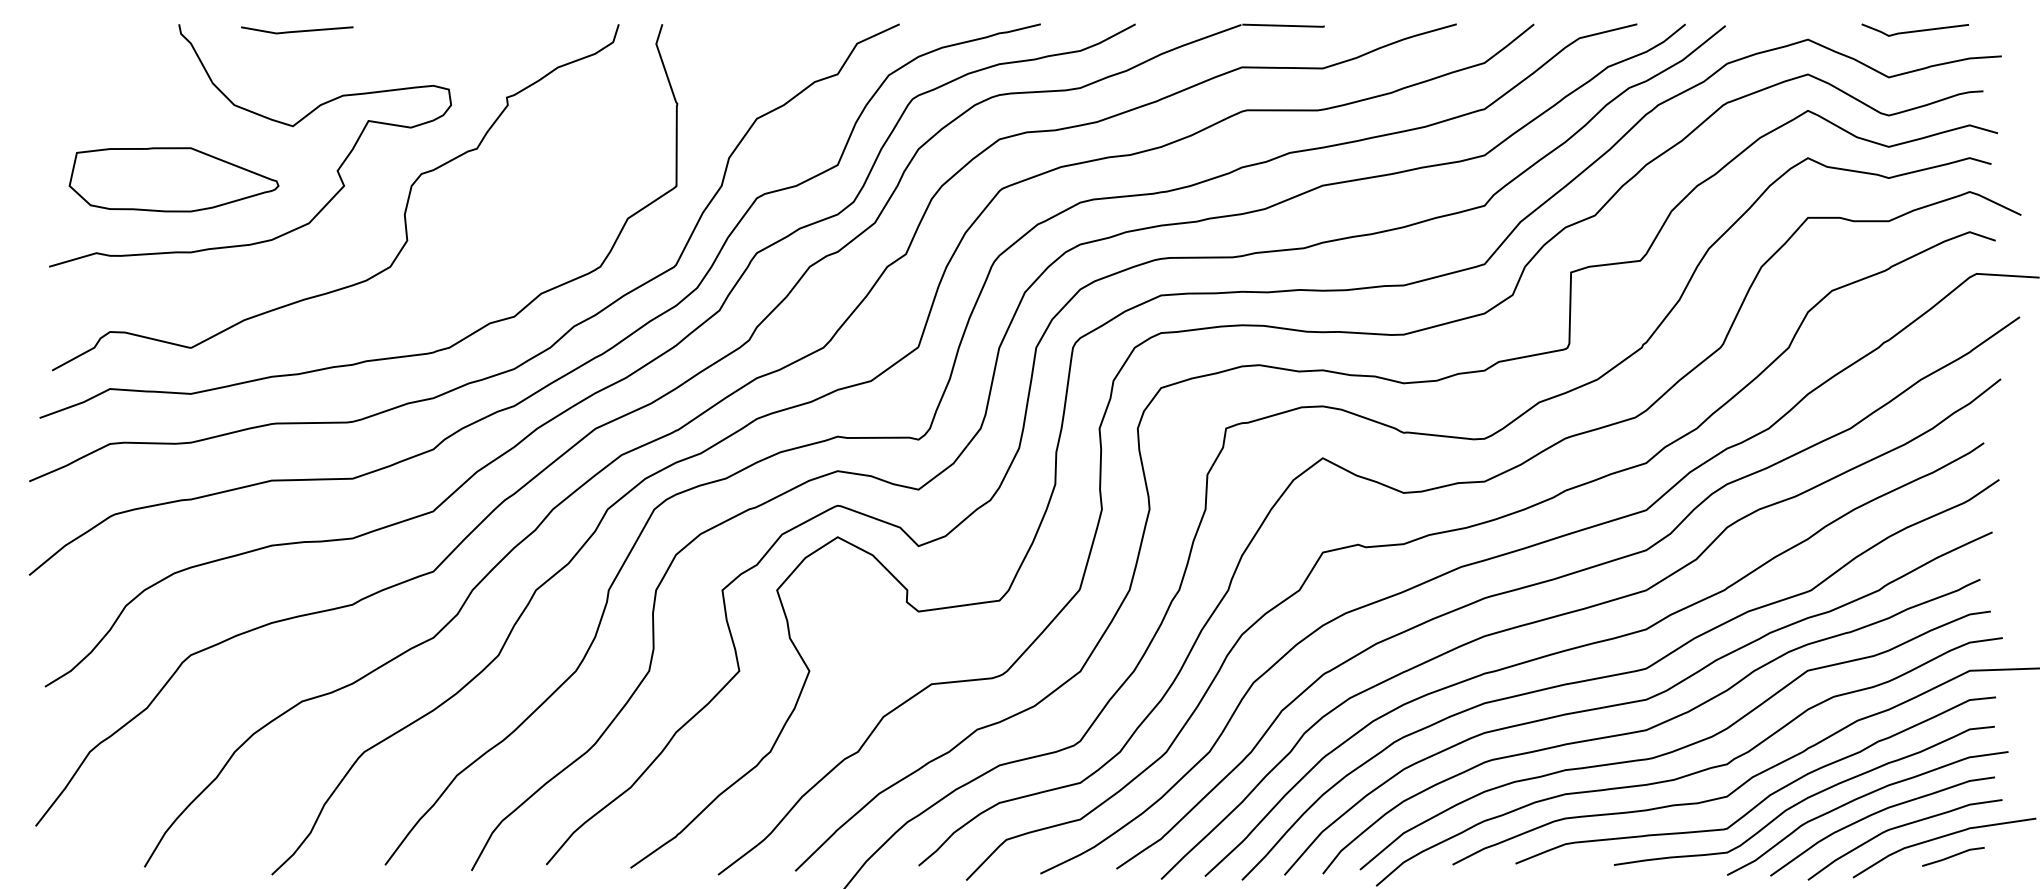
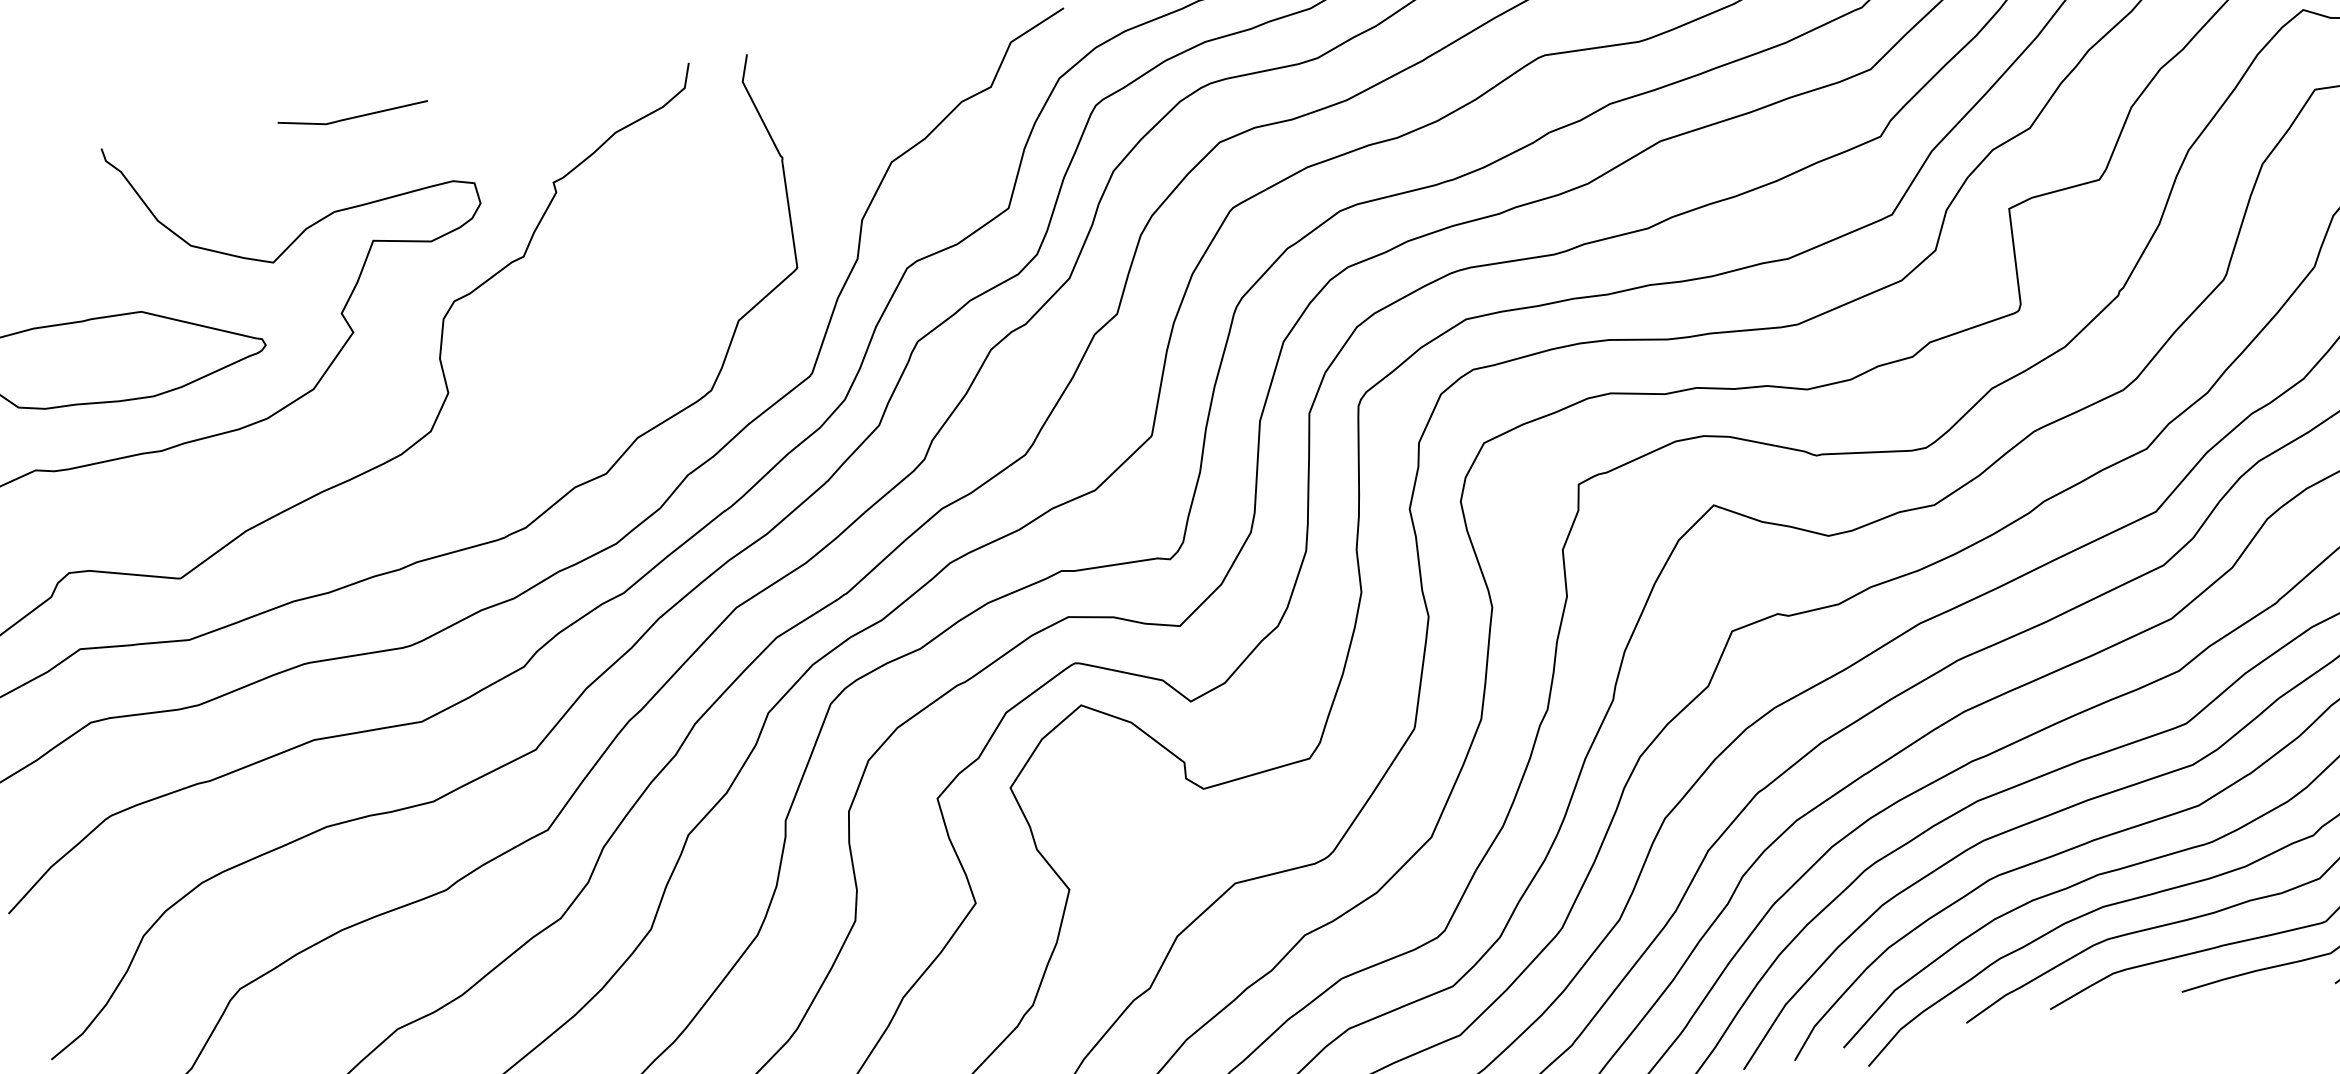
line: (297, 30) -> (353, 116), moved

